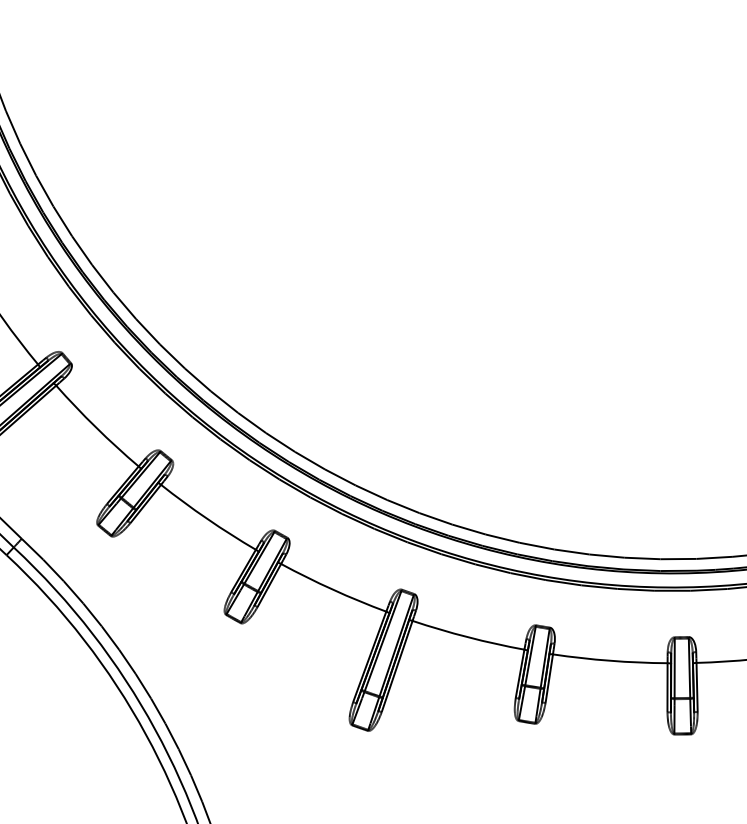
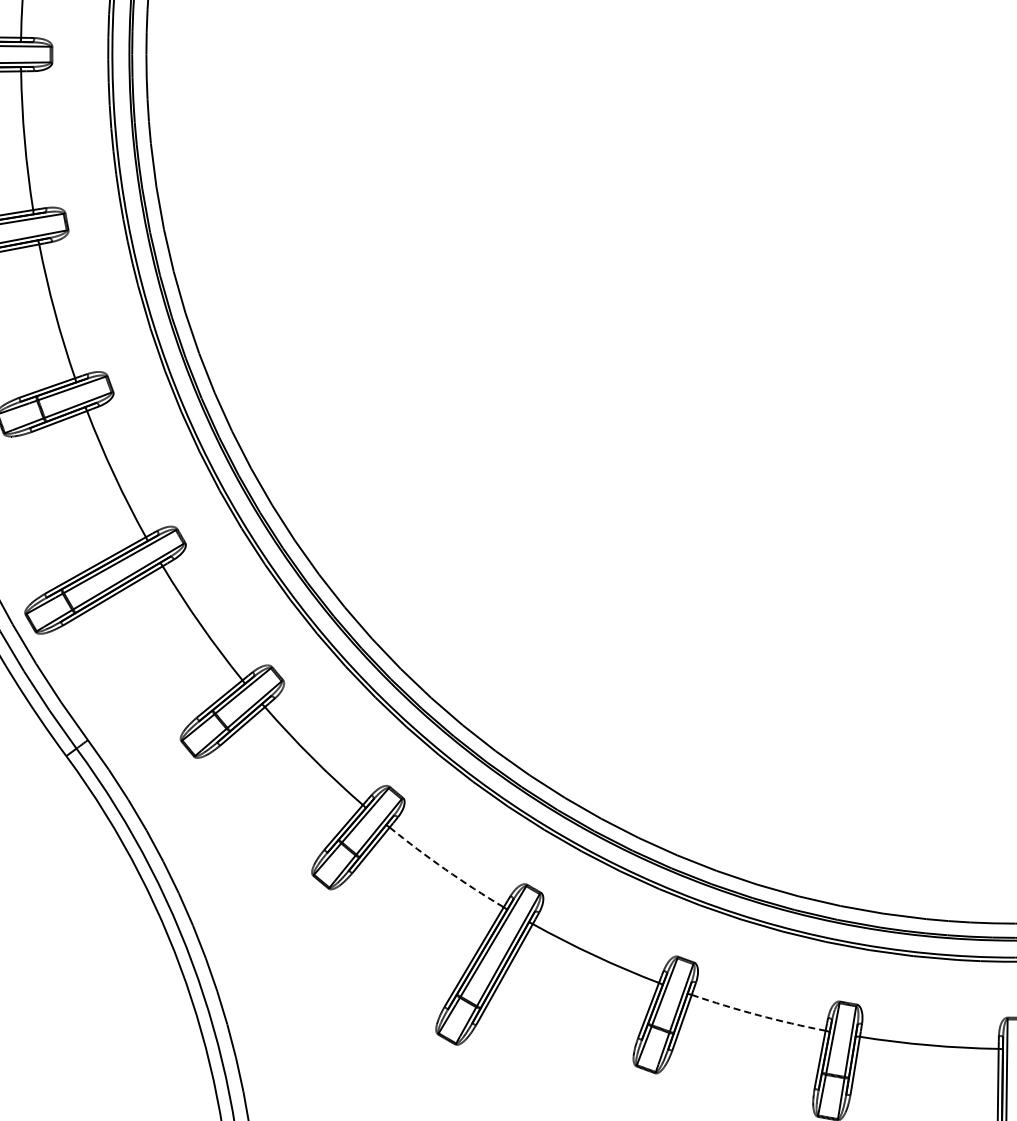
arc: (333, 589) -> (445, 869), solid -> dashed
arc: (610, 661) -> (758, 1015), solid -> dashed

